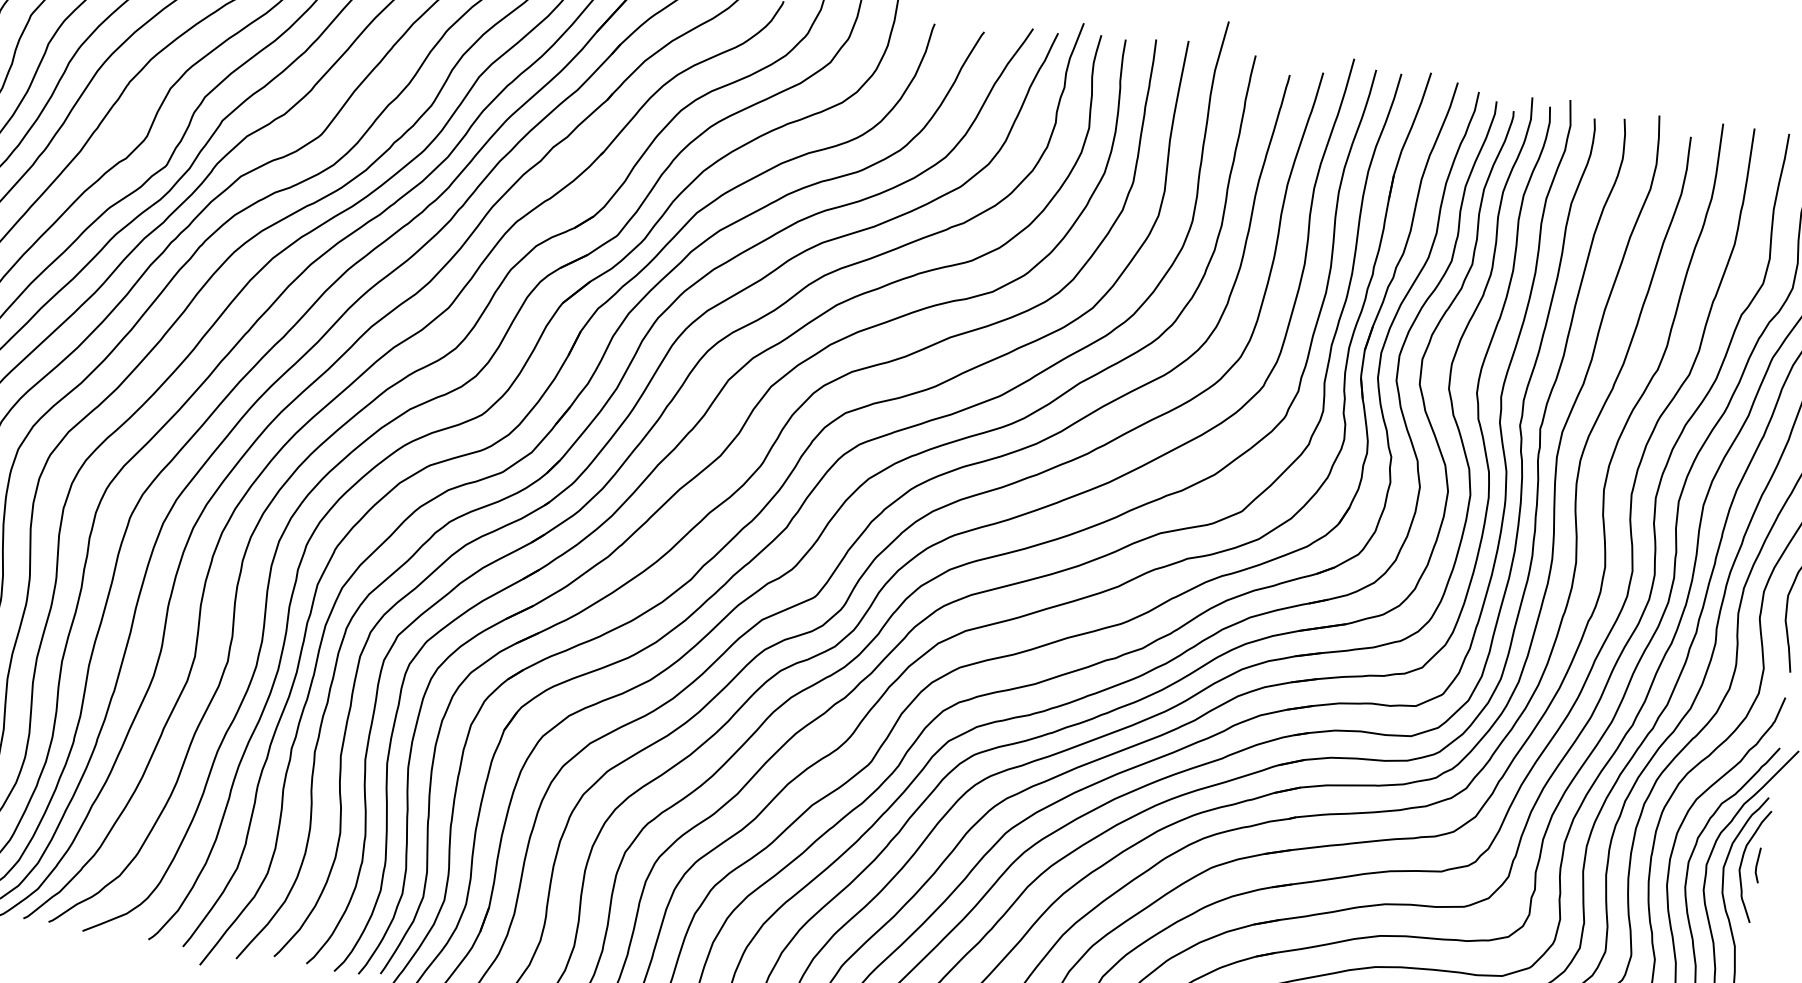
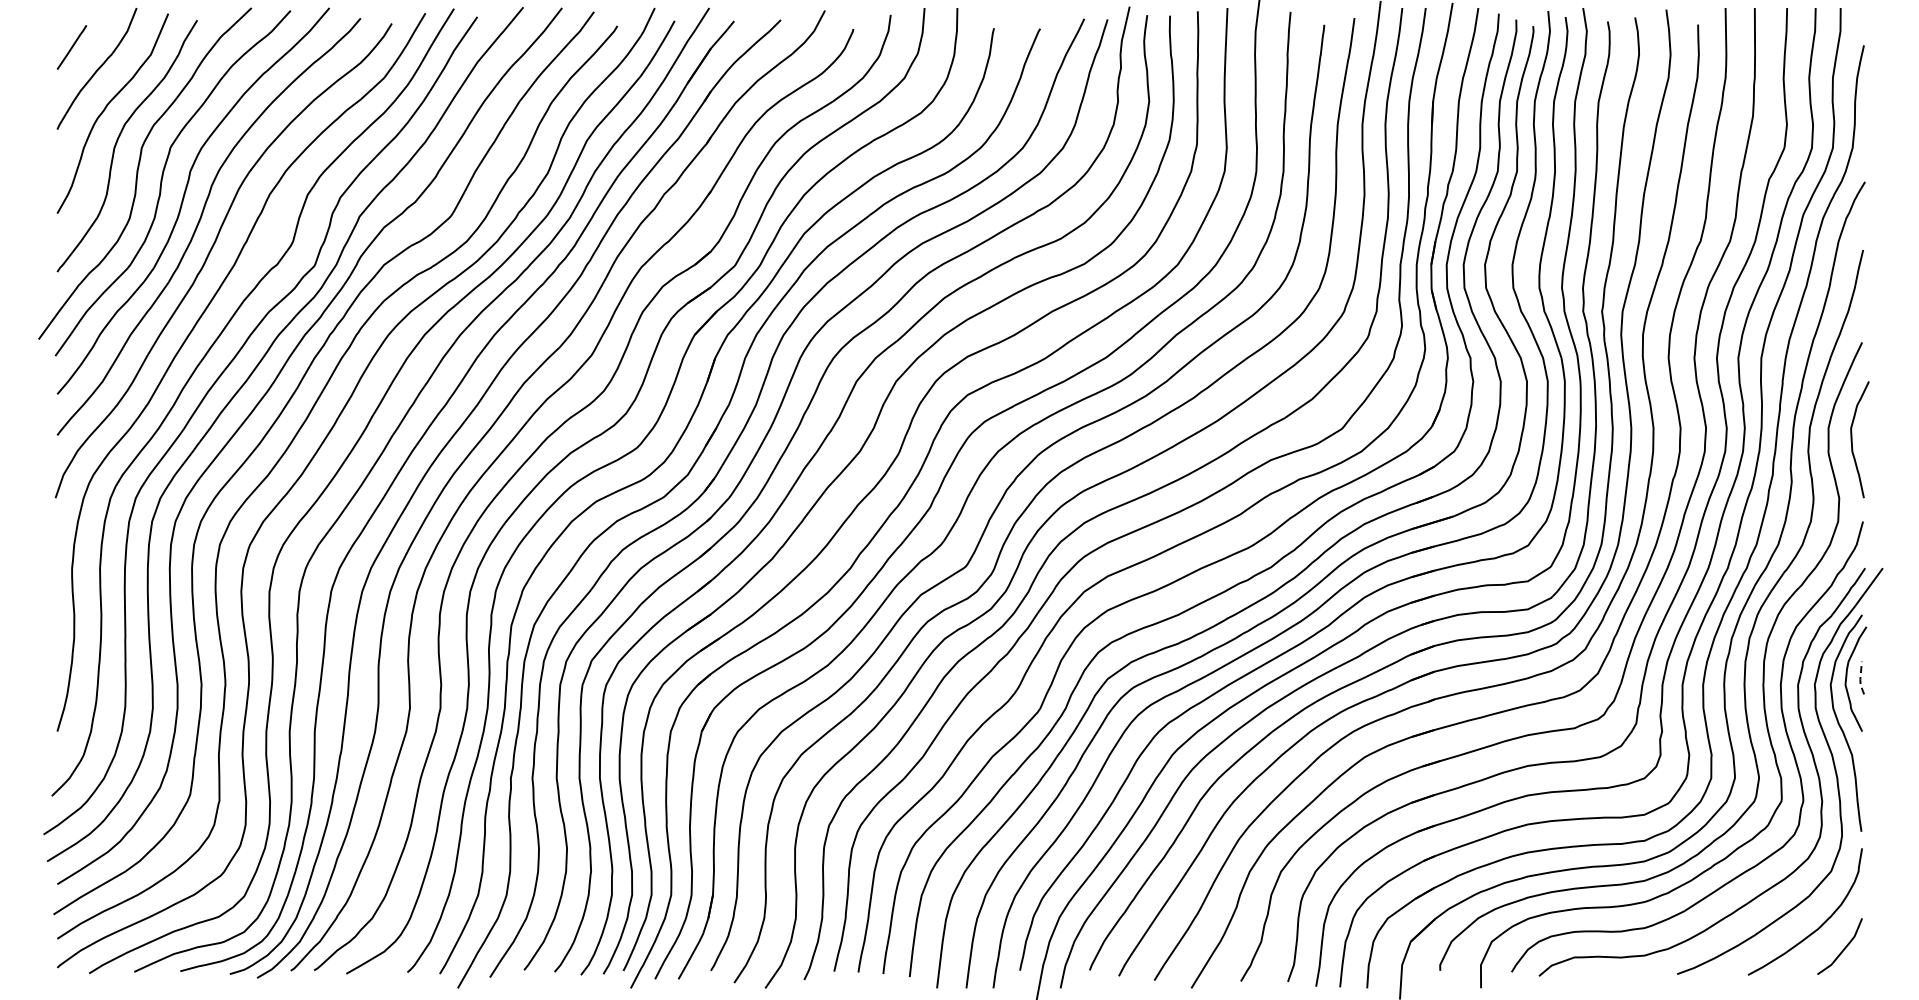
line: (1756, 866) -> (1860, 679), solid -> dashed

